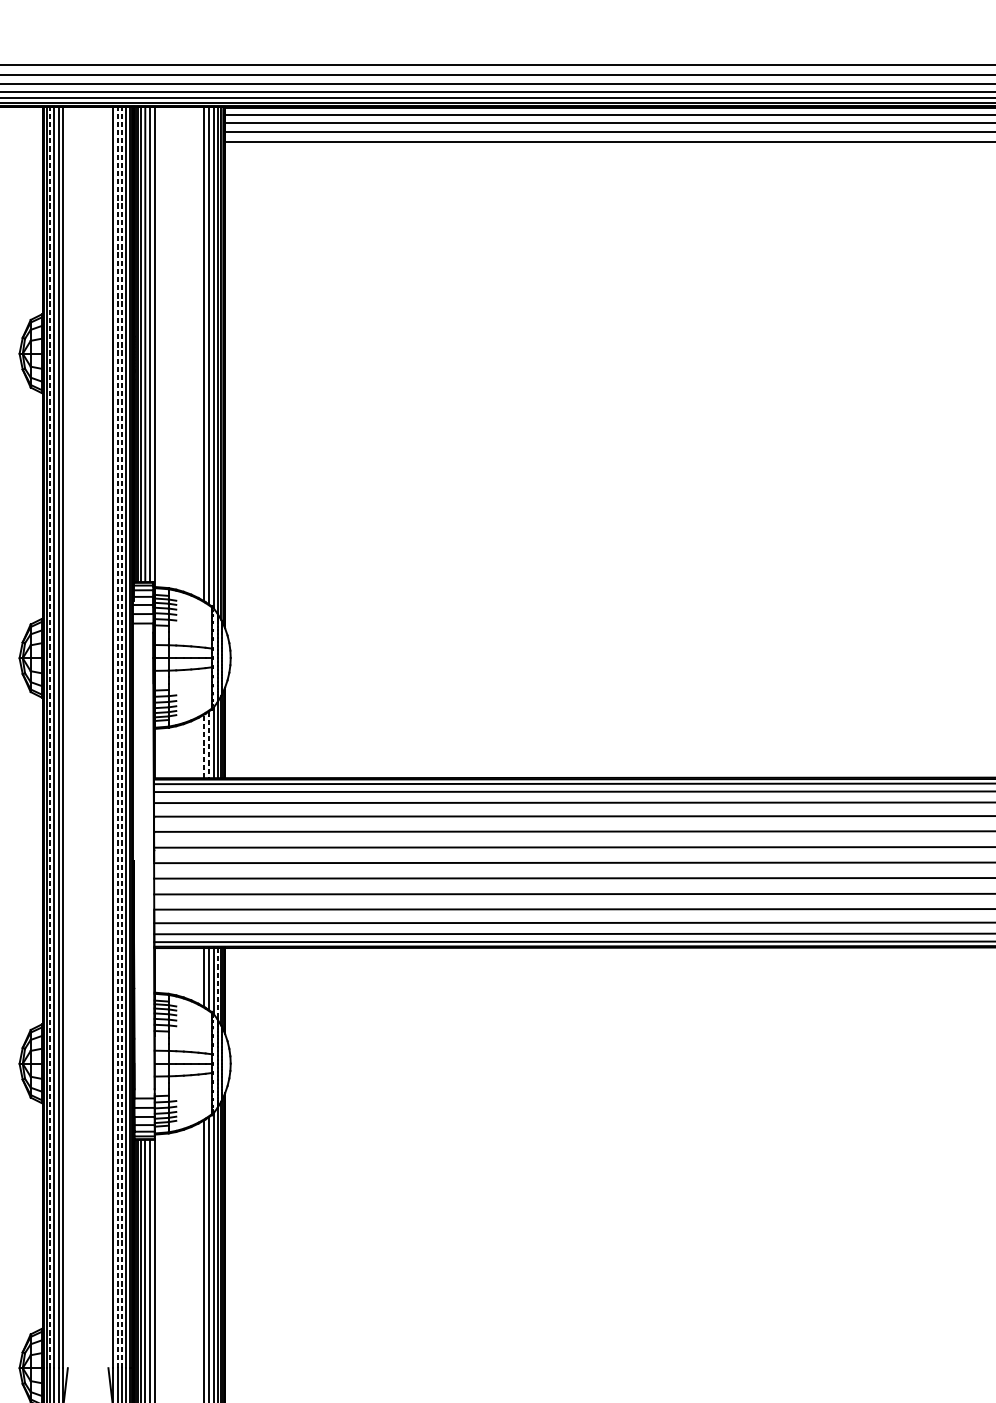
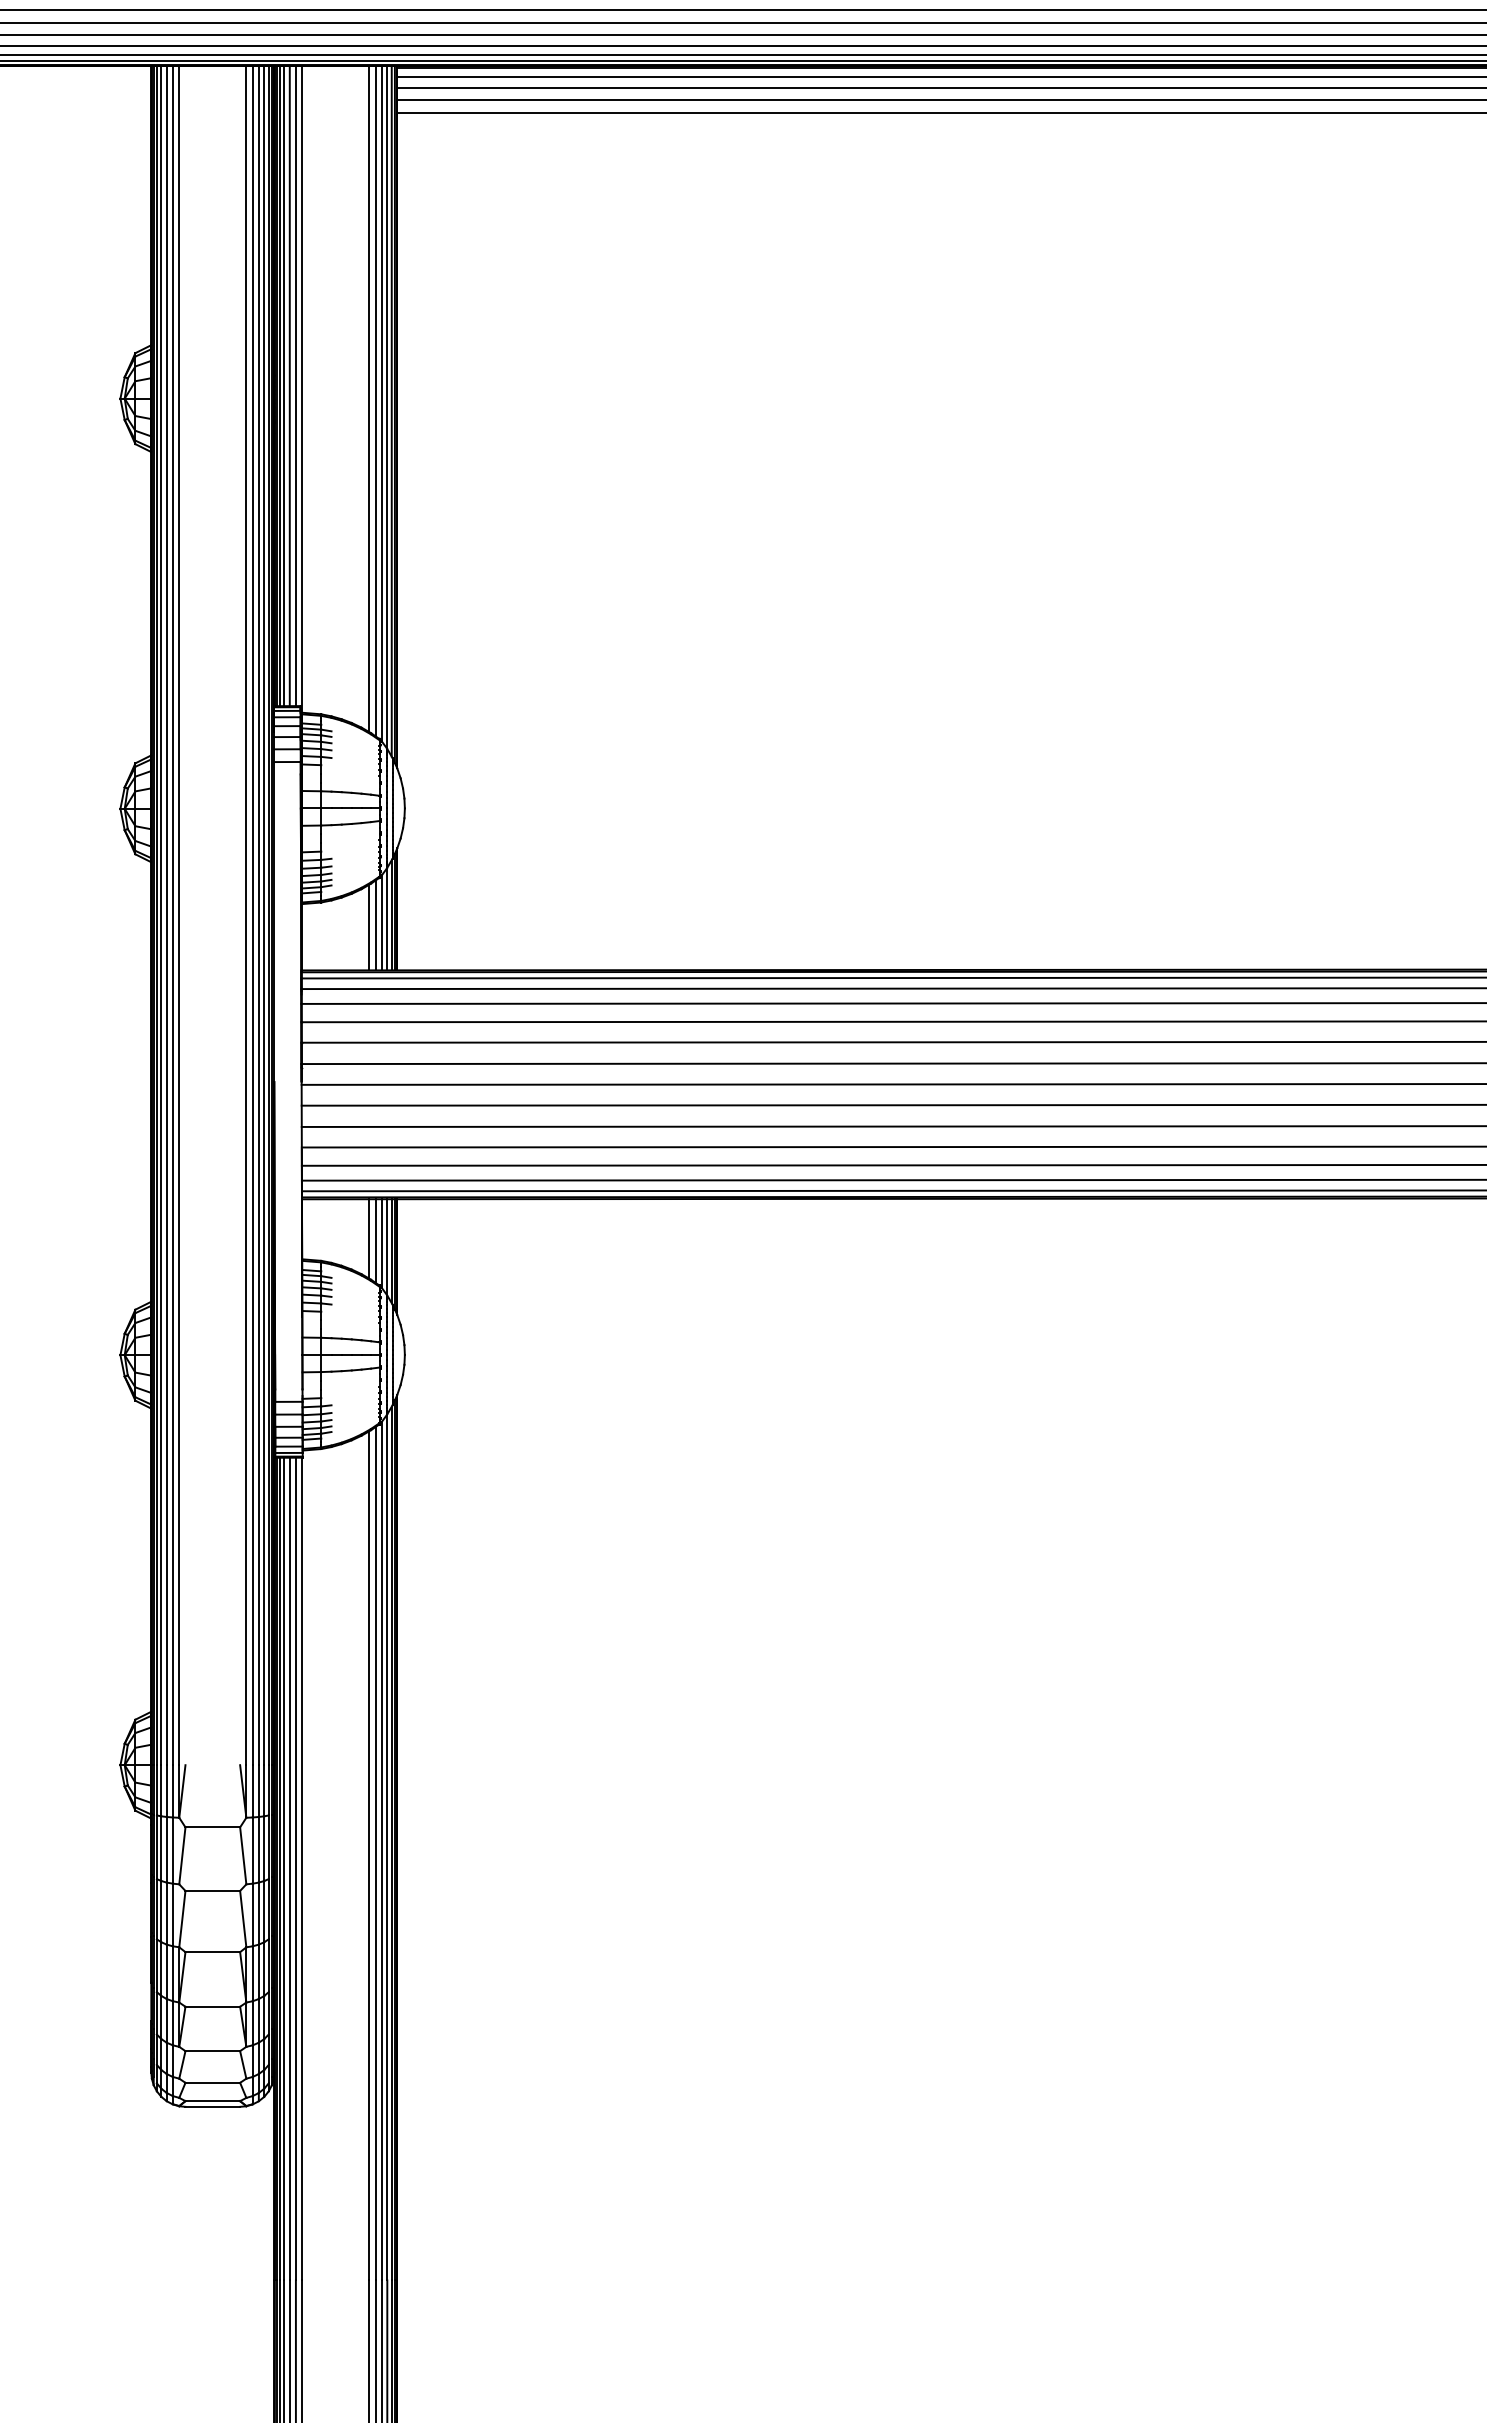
line: (50, 737) -> (161, 915), dashed -> solid
line: (117, 737) -> (252, 915), dashed -> solid
line: (122, 737) -> (258, 915), dashed -> solid
line: (208, 744) -> (375, 925), dashed -> solid
line: (204, 746) -> (369, 927), dashed -> solid
line: (217, 983) -> (387, 1247), dashed -> solid

